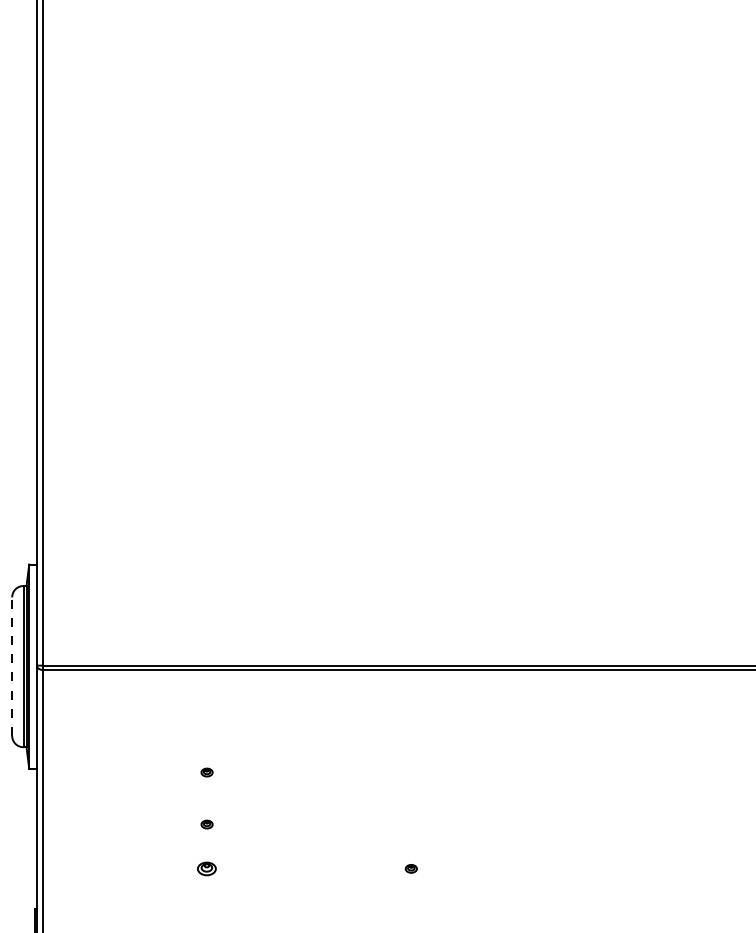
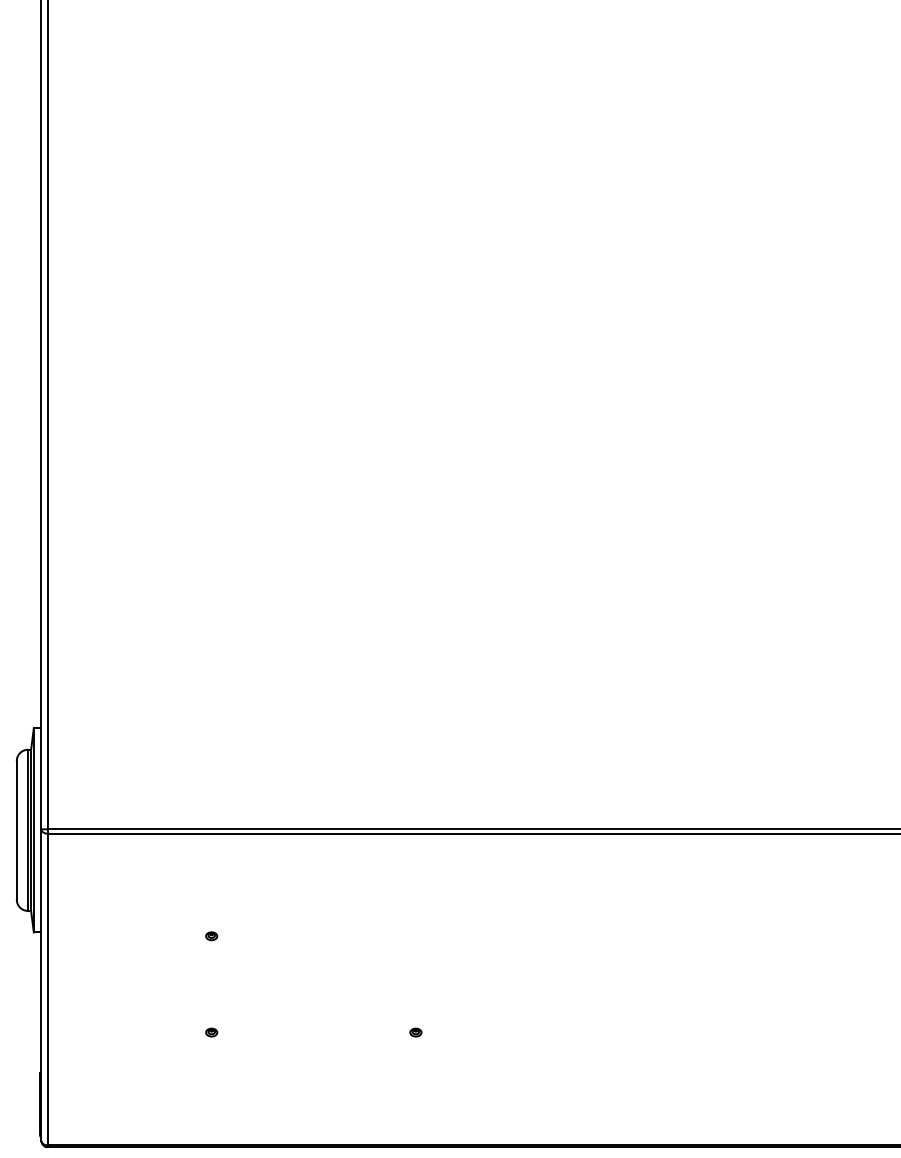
line: (11, 665) -> (16, 829), dashed -> solid
part: (206, 824) -> (211, 988), removed
part: (206, 868) -> (211, 1032), size x0.62

